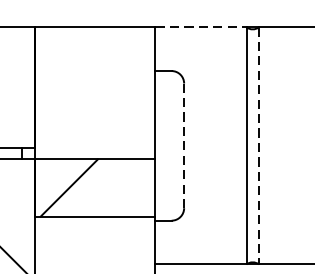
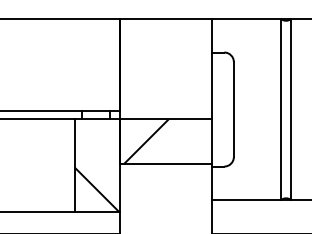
line: (200, 27) -> (246, 19), dashed -> solid
line: (183, 145) -> (233, 109), dashed -> solid
line: (258, 147) -> (290, 110), dashed -> solid

